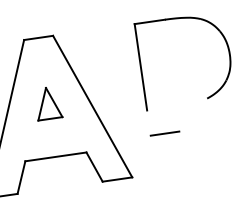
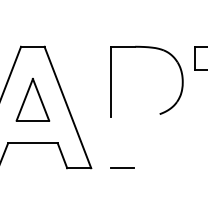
part: (47, 103) -> (32, 99), size x1.67
line: (165, 132) -> (122, 167), moved

